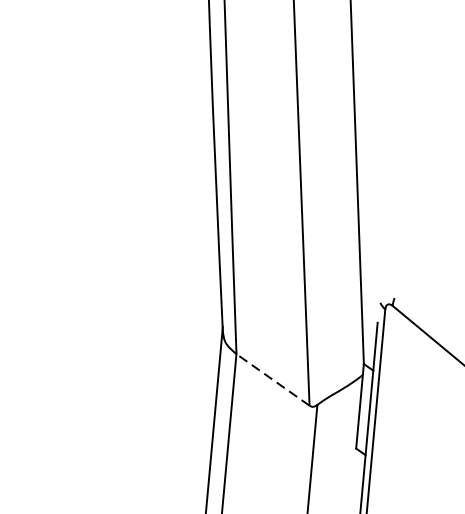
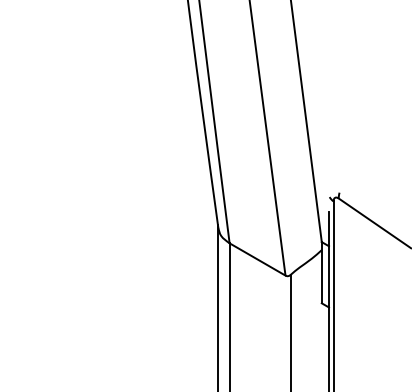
line: (272, 379) -> (257, 259), dashed -> solid

